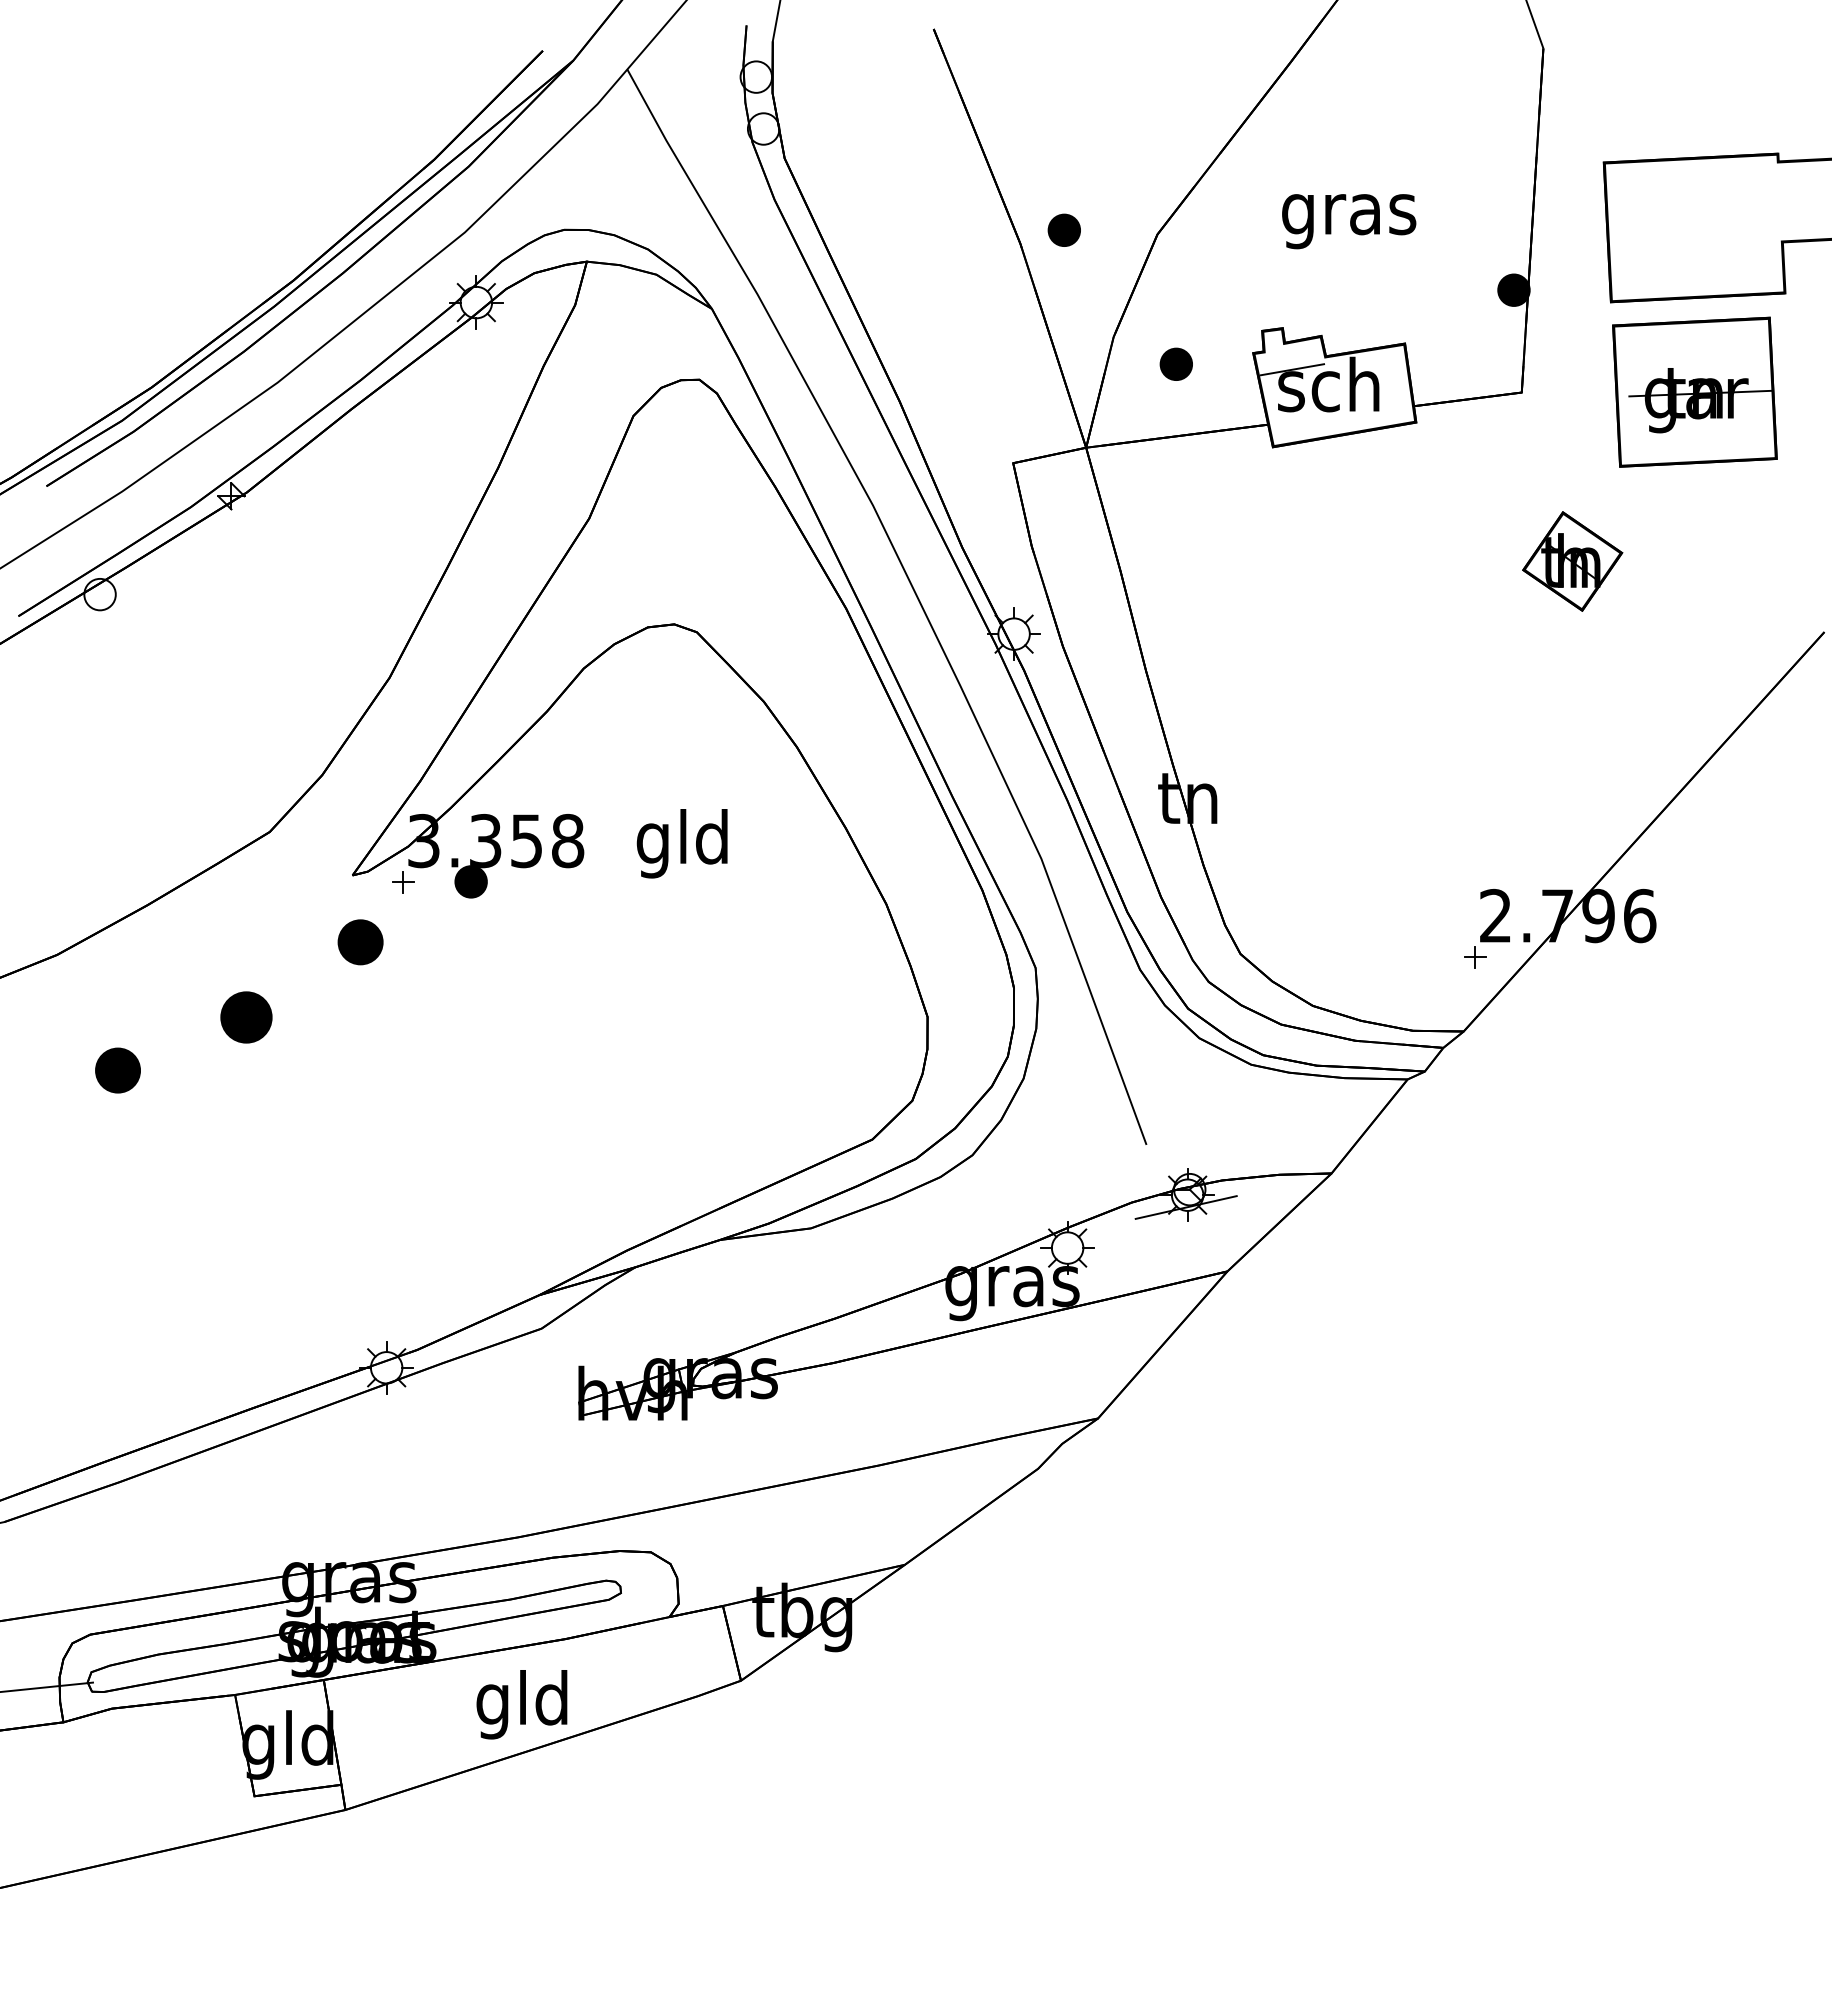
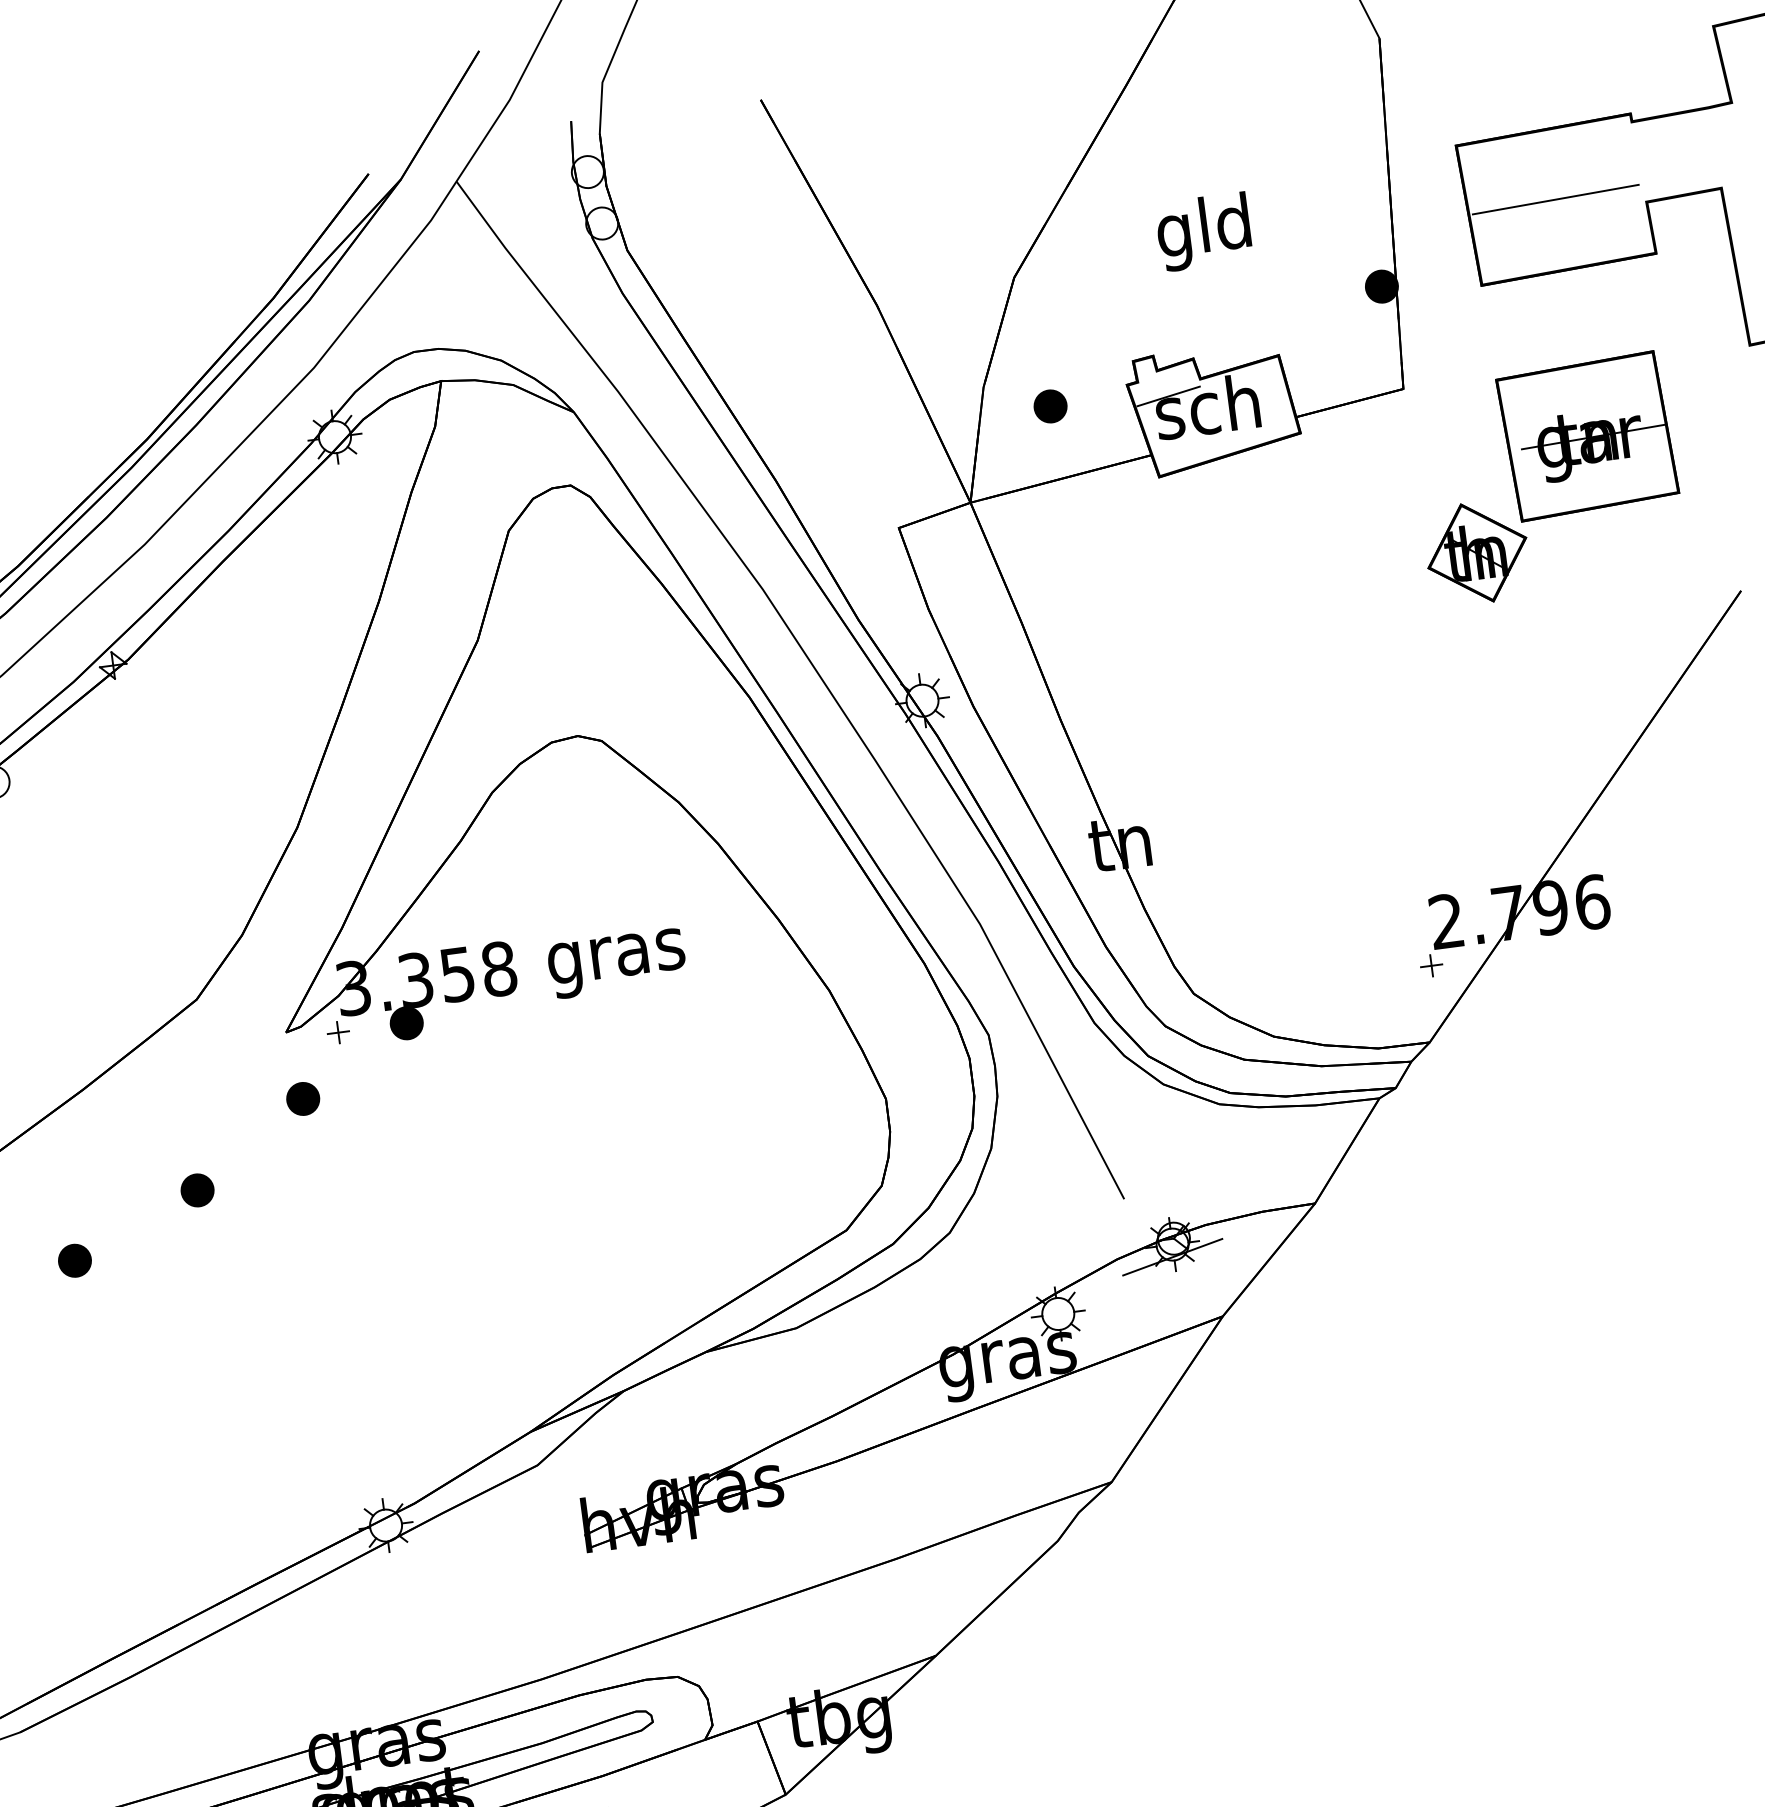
text: (1349, 214) -> (1205, 231), gras -> gld
line: (1693, 227) -> (1554, 199), added
part: (1063, 229) -> (918, 285), removed
part: (1694, 391) -> (1587, 435), moved
text: (683, 843) -> (616, 956), gld -> gras
part: (360, 941) -> (302, 1098), size x0.71
part: (245, 1017) -> (196, 1190), size x0.62
part: (117, 1069) -> (74, 1259), size x0.71

